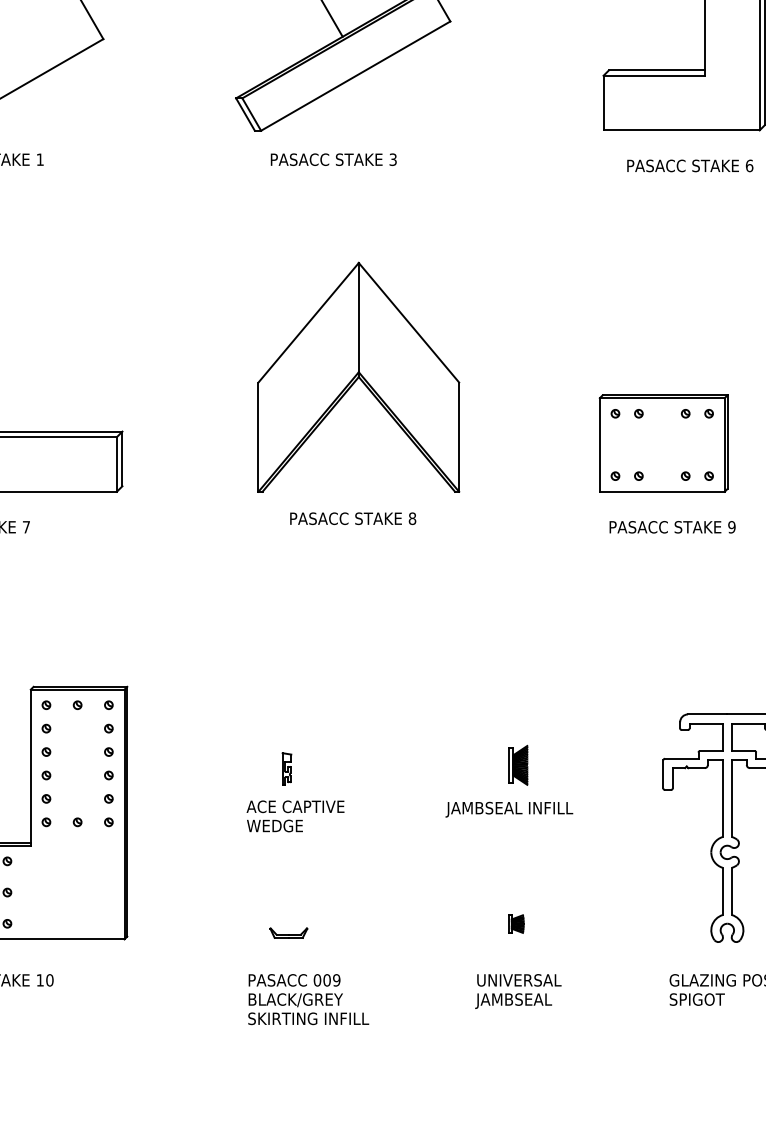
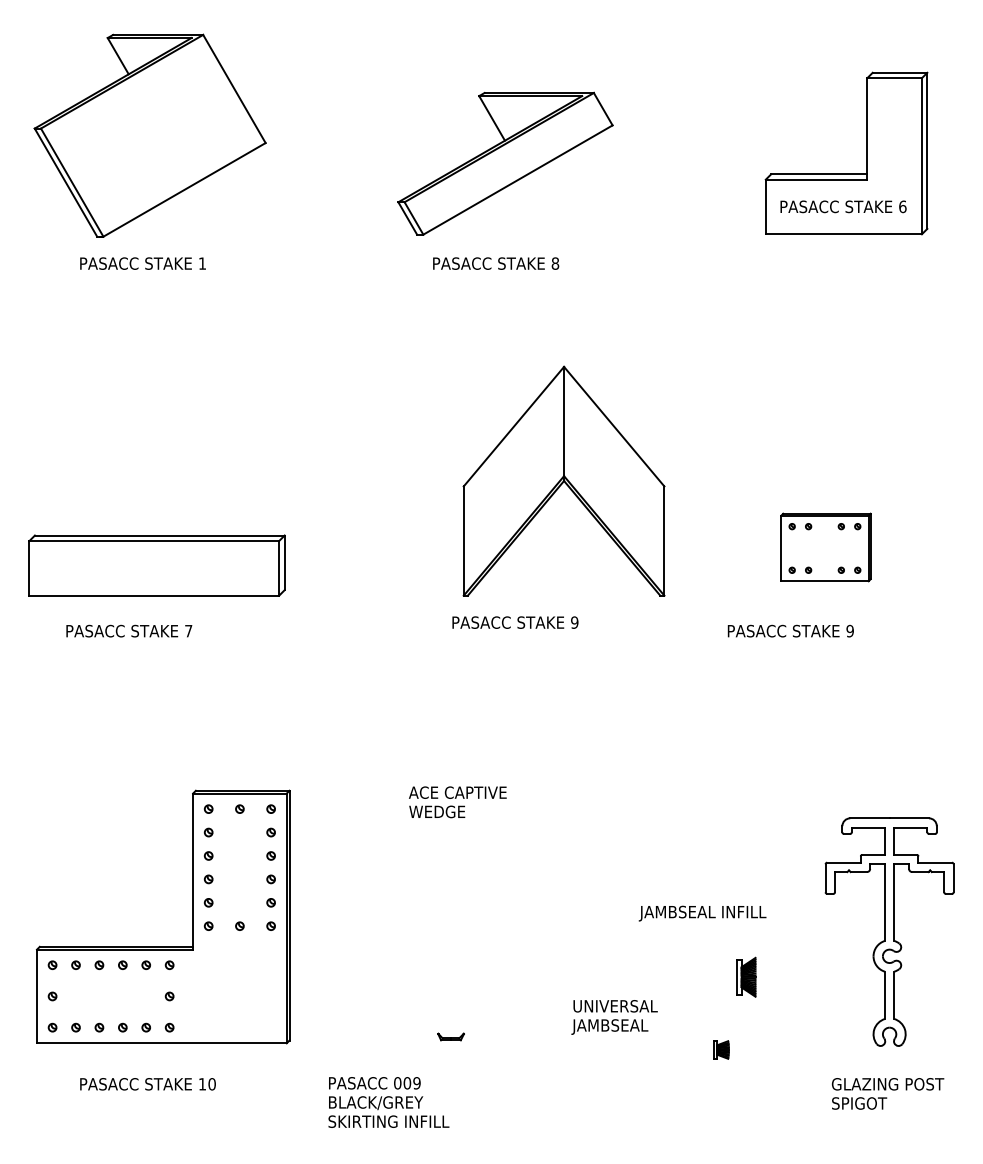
text: (393, 159) -> (555, 263), 3 -> 8
text: (690, 165) -> (843, 206), moved
part: (358, 376) -> (563, 480), moved
part: (663, 443) -> (825, 547), size x0.7
text: (412, 518) -> (574, 622), 8 -> 9
text: (672, 526) -> (790, 630), moved
part: (518, 764) -> (746, 976), moved
part: (287, 768) -> (449, 872), removed
text: (509, 809) -> (702, 913), moved
text: (295, 816) -> (457, 802), moved
part: (516, 923) -> (721, 1049), moved
part: (288, 932) -> (450, 1036), size x0.7
text: (518, 991) -> (614, 1017), moved
text: (308, 999) -> (388, 1102), moved

